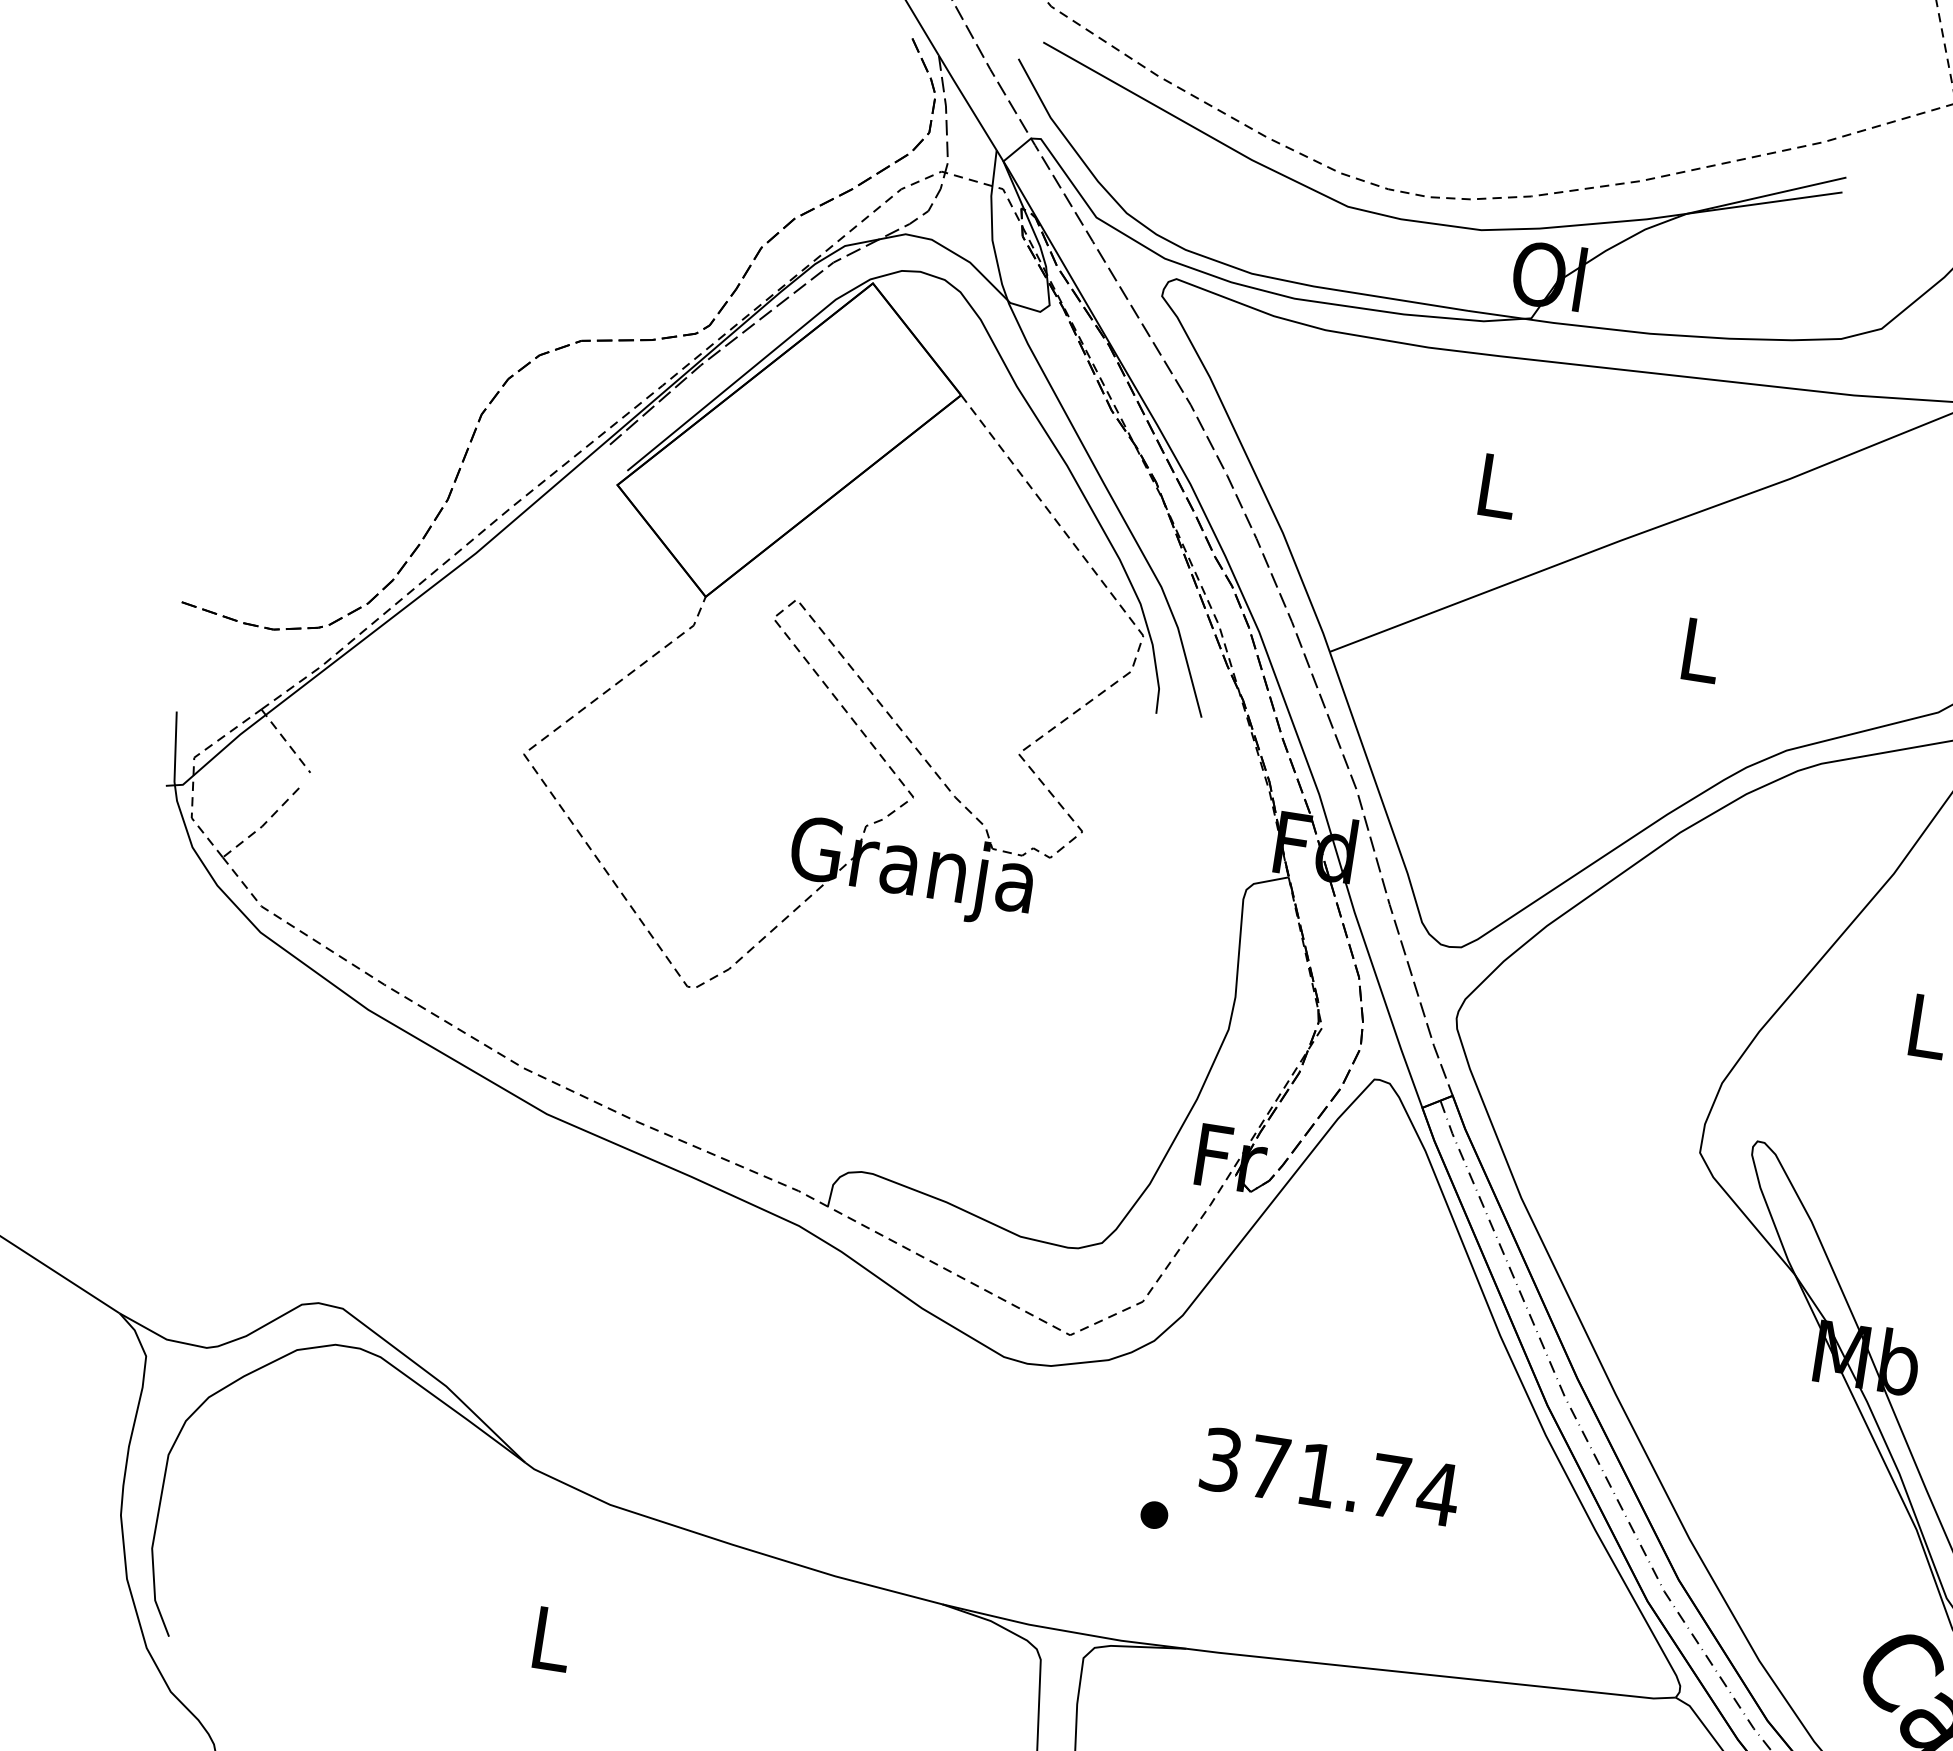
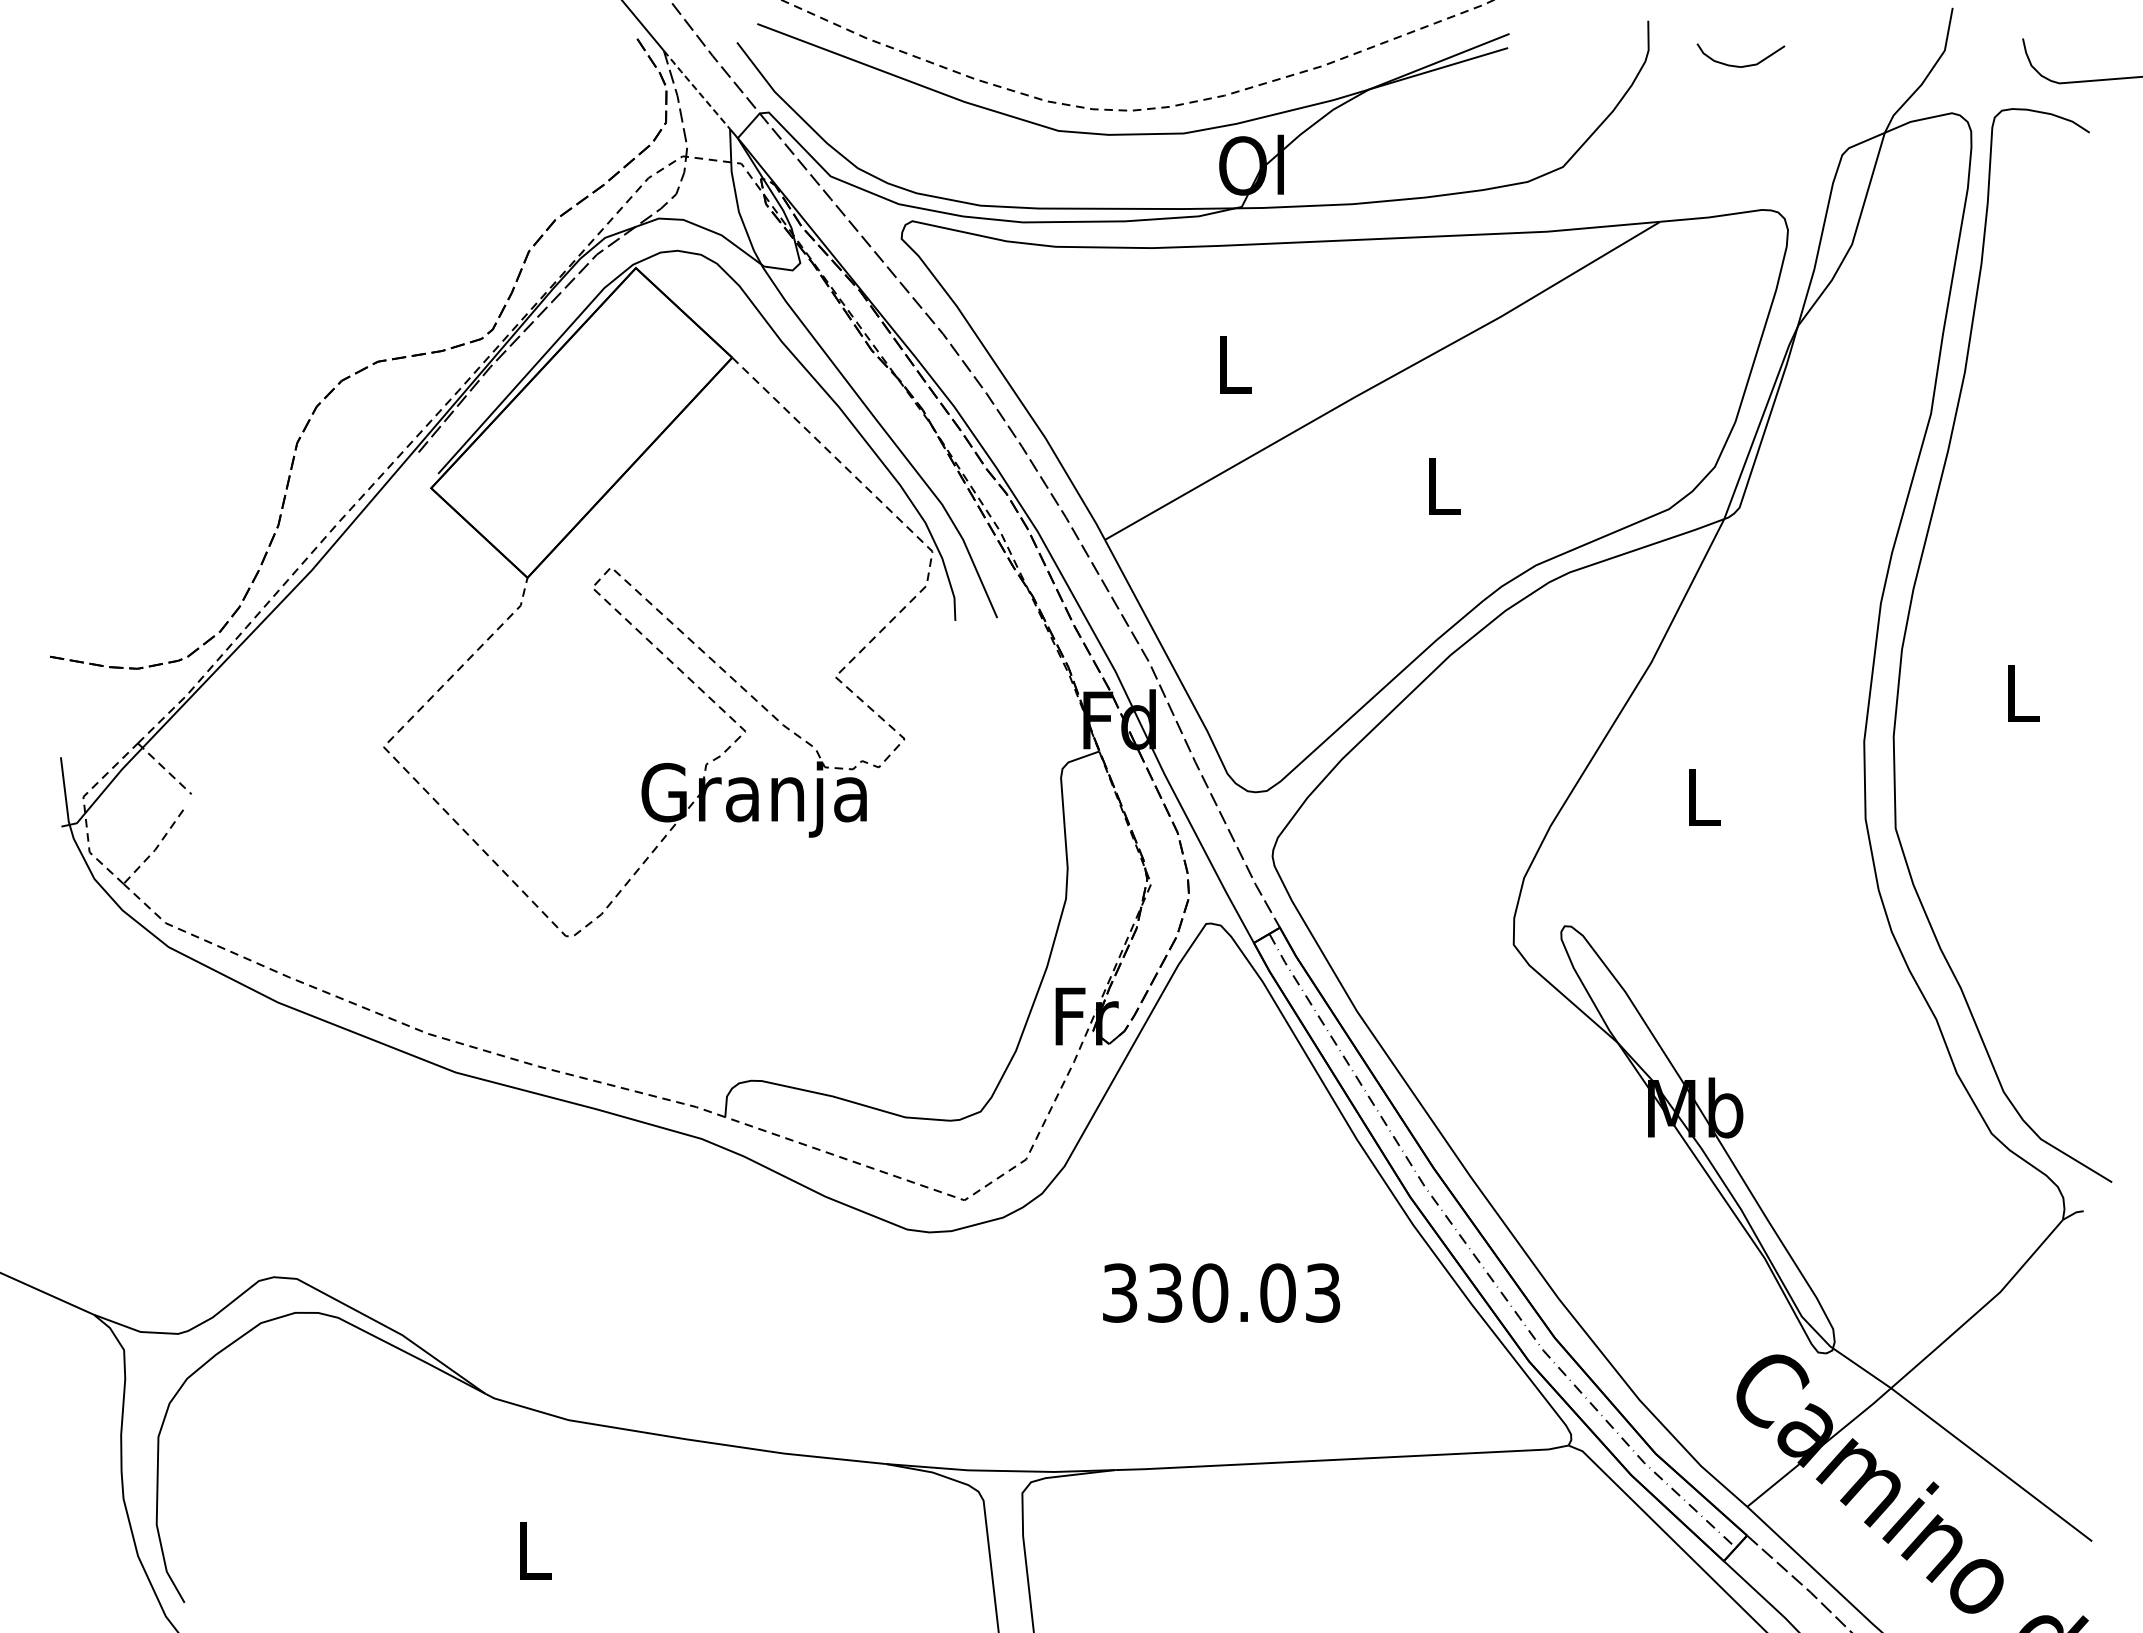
line: (967, 102) -> (696, 89), solid -> dashed
text: (1354, 1480) -> (1244, 1292), 371.74 -> 330.03
part: (1154, 1514) -> (1066, 1352), removed

